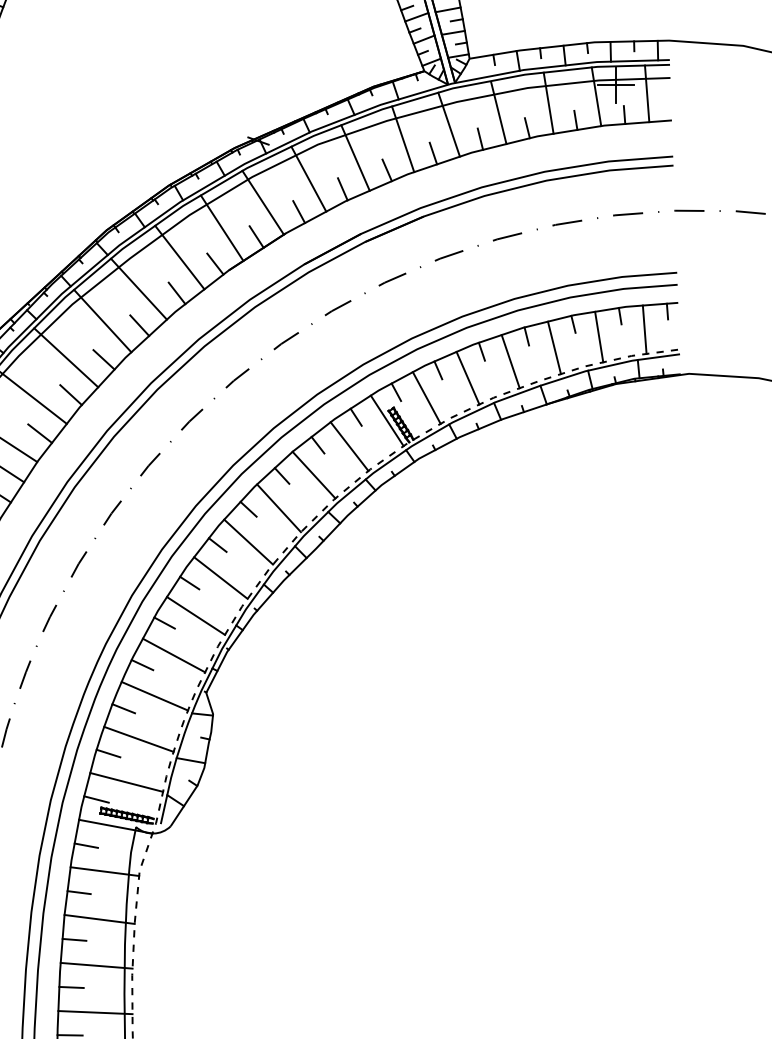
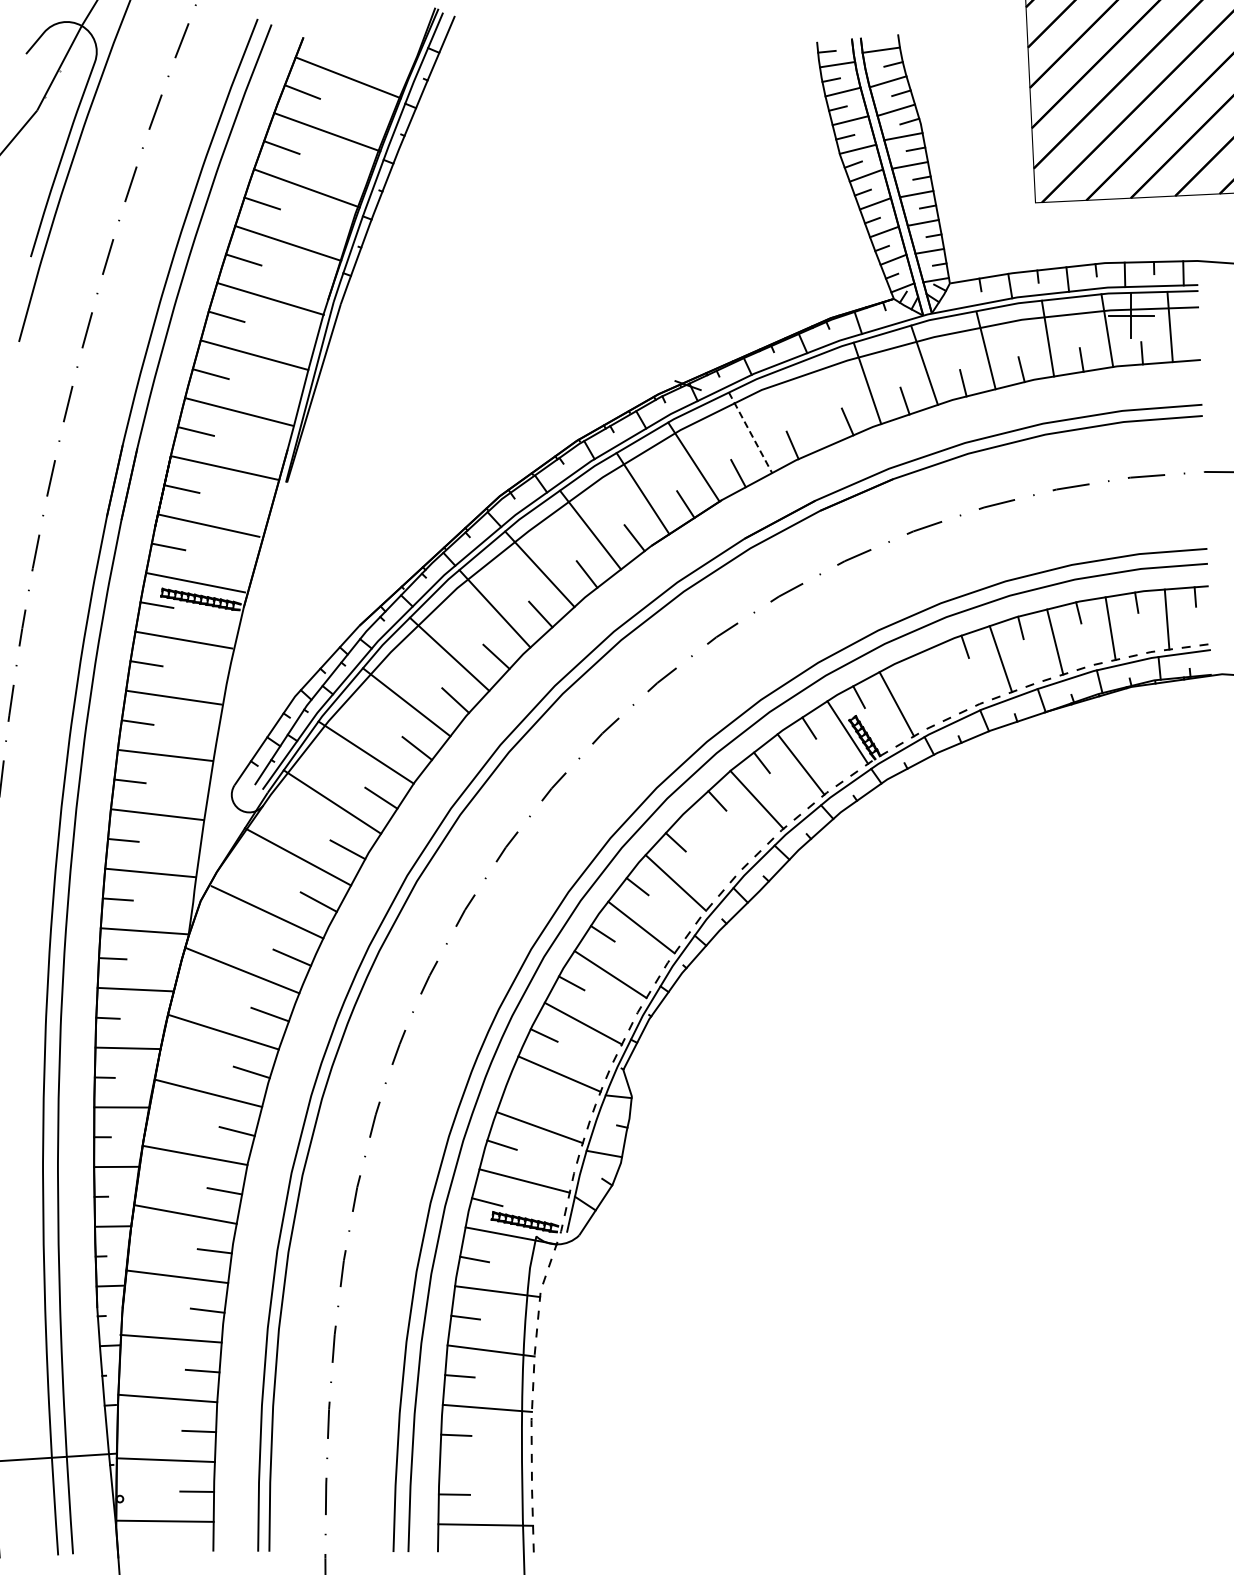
line: (355, 157) -> (808, 406), removed
line: (308, 178) -> (750, 432), solid -> dashed
line: (437, 370) -> (910, 669), removed
line: (467, 378) -> (947, 679), removed
line: (278, 507) -> (713, 840), removed
line: (123, 708) -> (520, 1089), removed
line: (95, 1012) -> (485, 1466), removed

